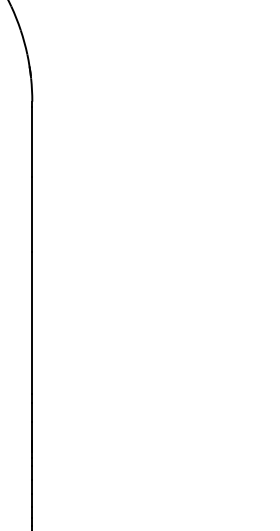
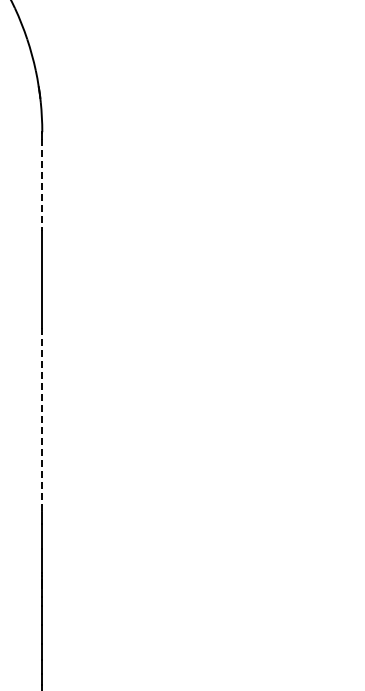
line: (32, 141) -> (42, 184), solid -> dashed
line: (32, 323) -> (42, 420), solid -> dashed

